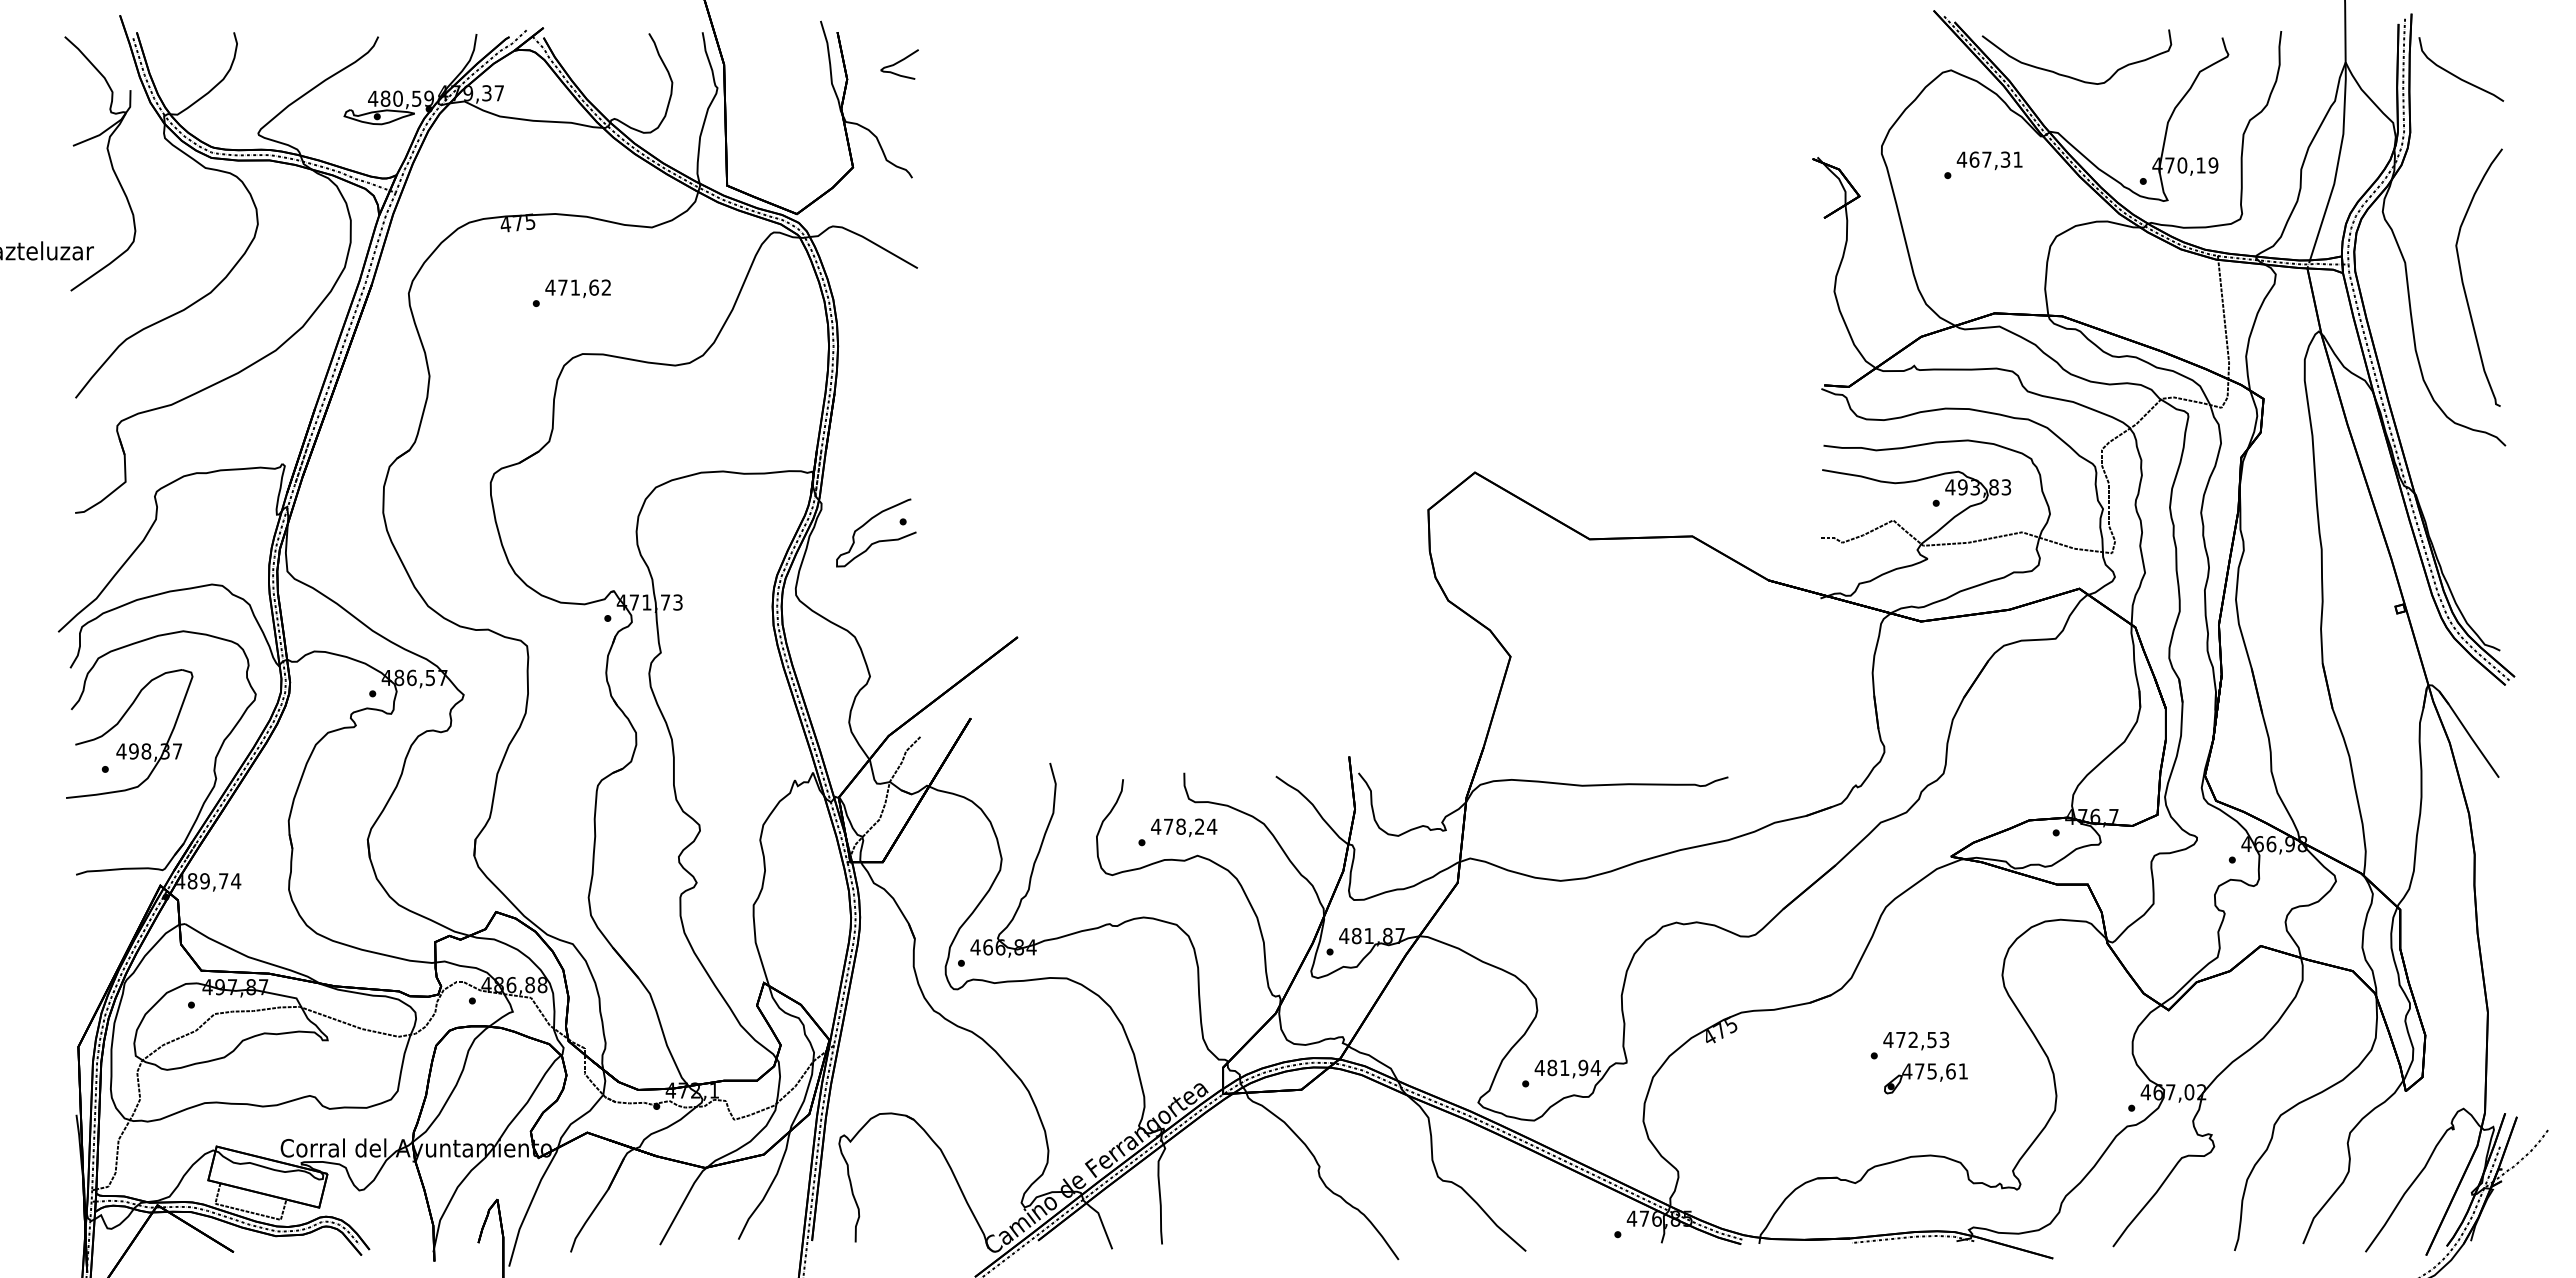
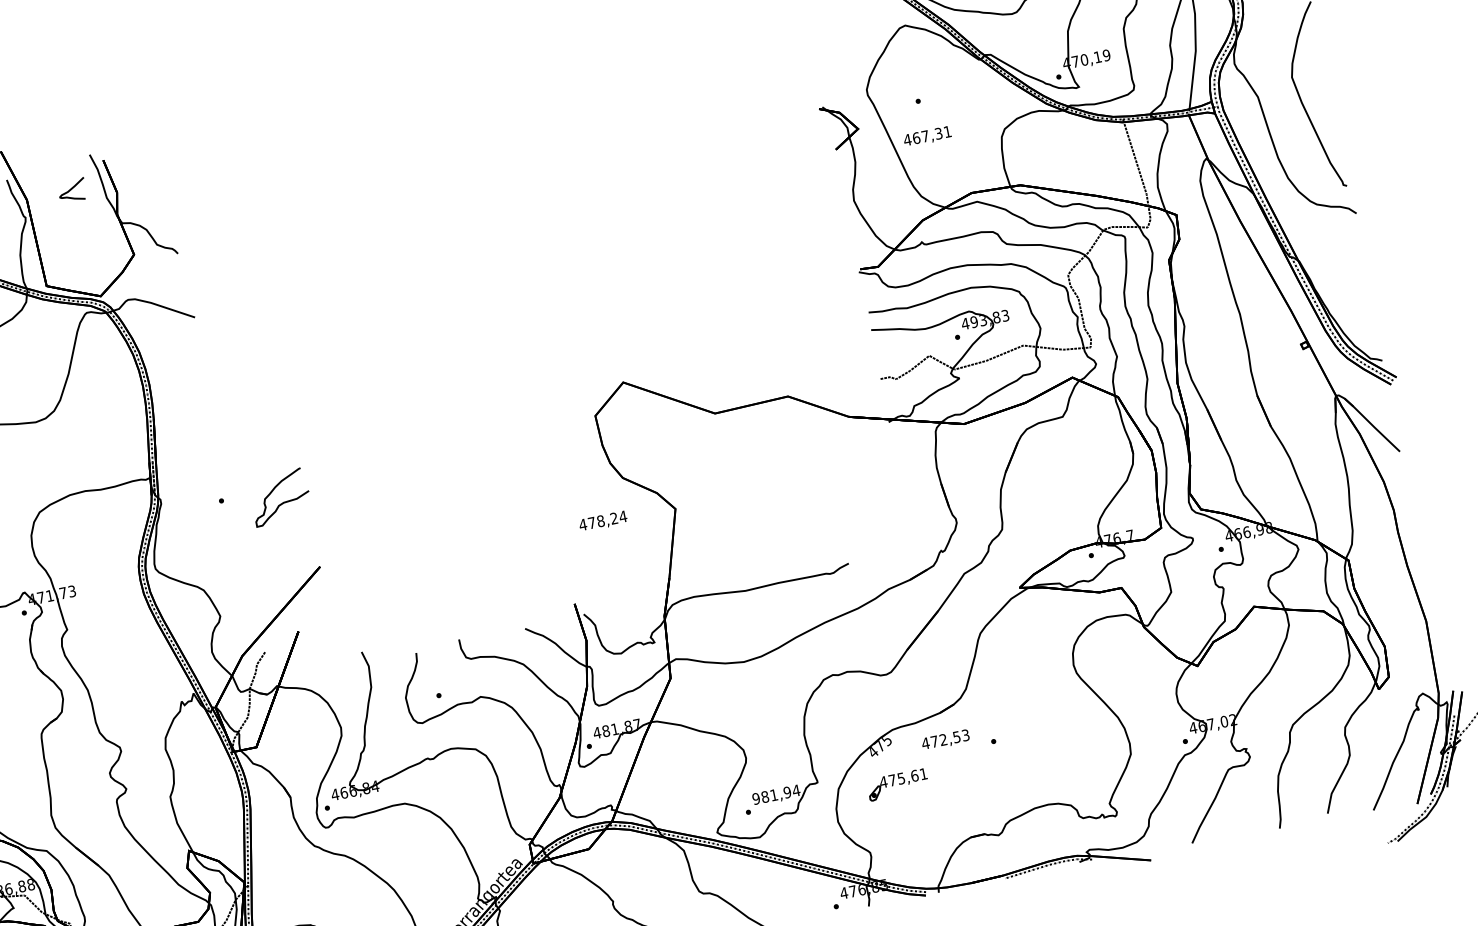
curve: (898, 63) -> (71, 190), moved
text: (1989, 160) -> (927, 136), moved
curve: (878, 540) -> (283, 502), moved
text: (1184, 827) -> (603, 521), moved
text: (1916, 1040) -> (945, 739), moved
text: (1539, 1067) -> (755, 798), 481,94 -> 981,94
part: (1925, 1078) -> (897, 784), moved

